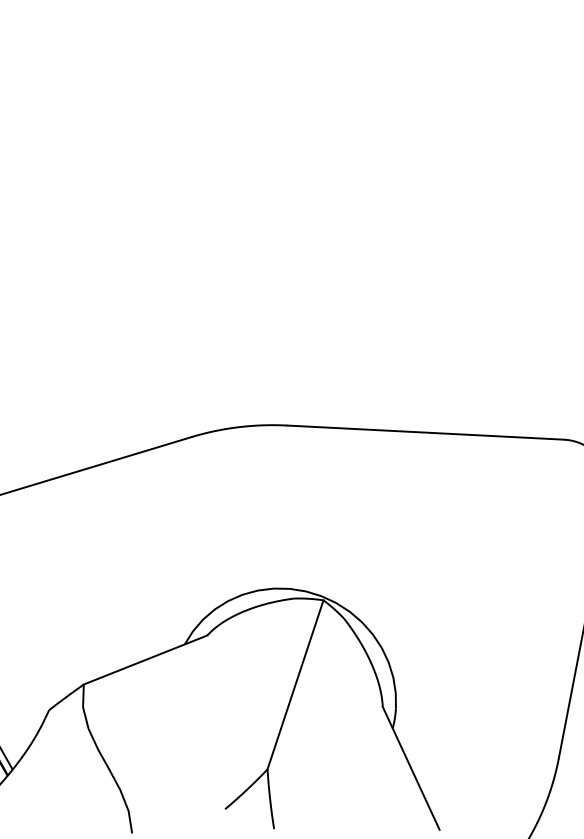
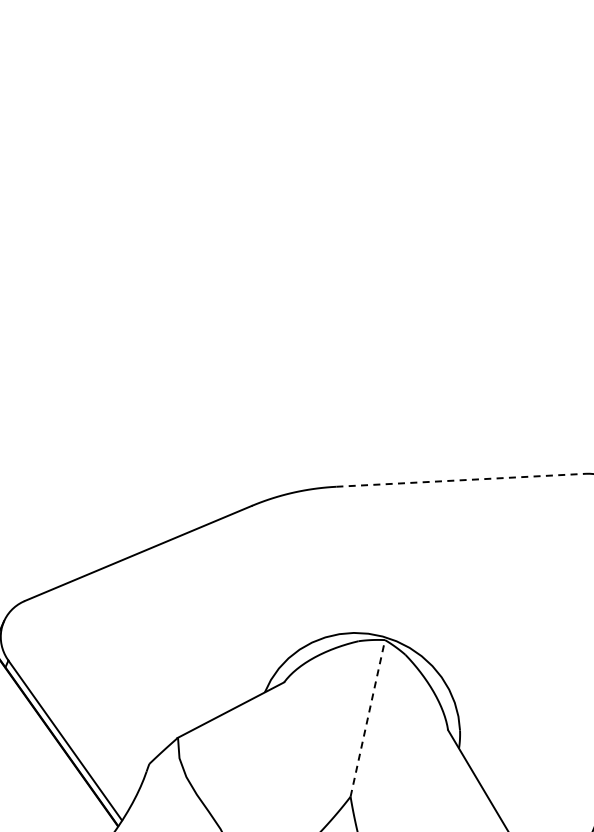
line: (426, 432) -> (461, 480), solid -> dashed
line: (295, 683) -> (367, 717), solid -> dashed

